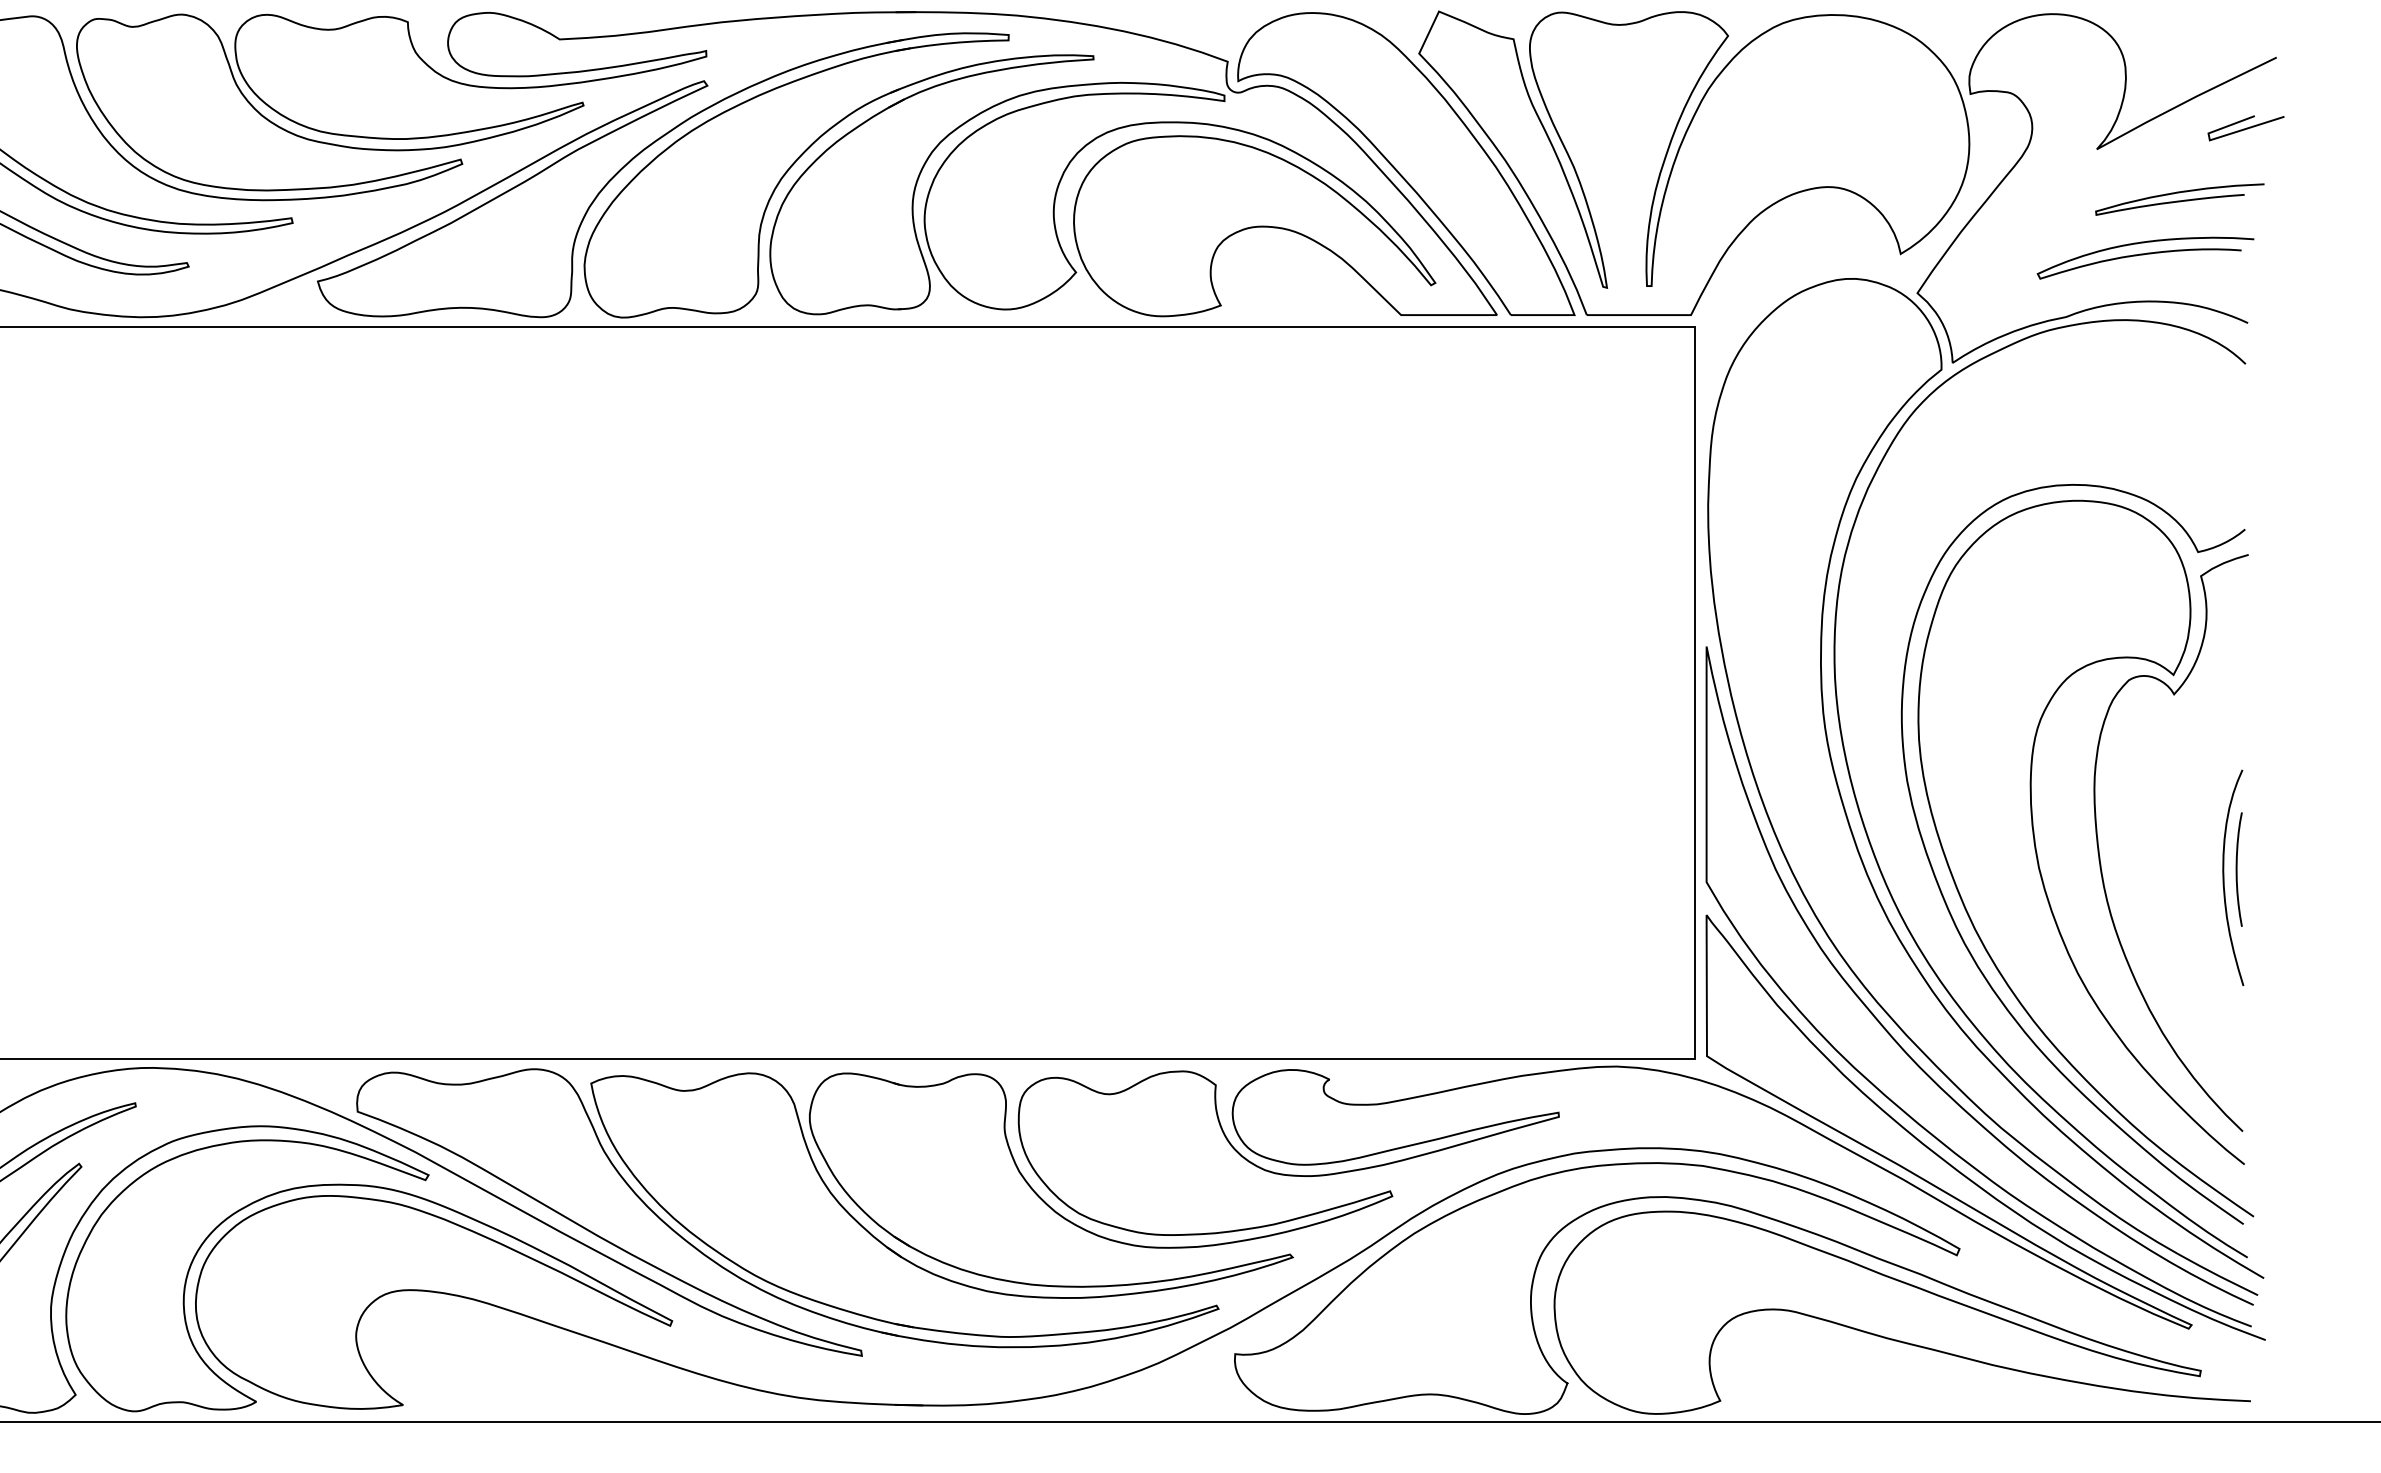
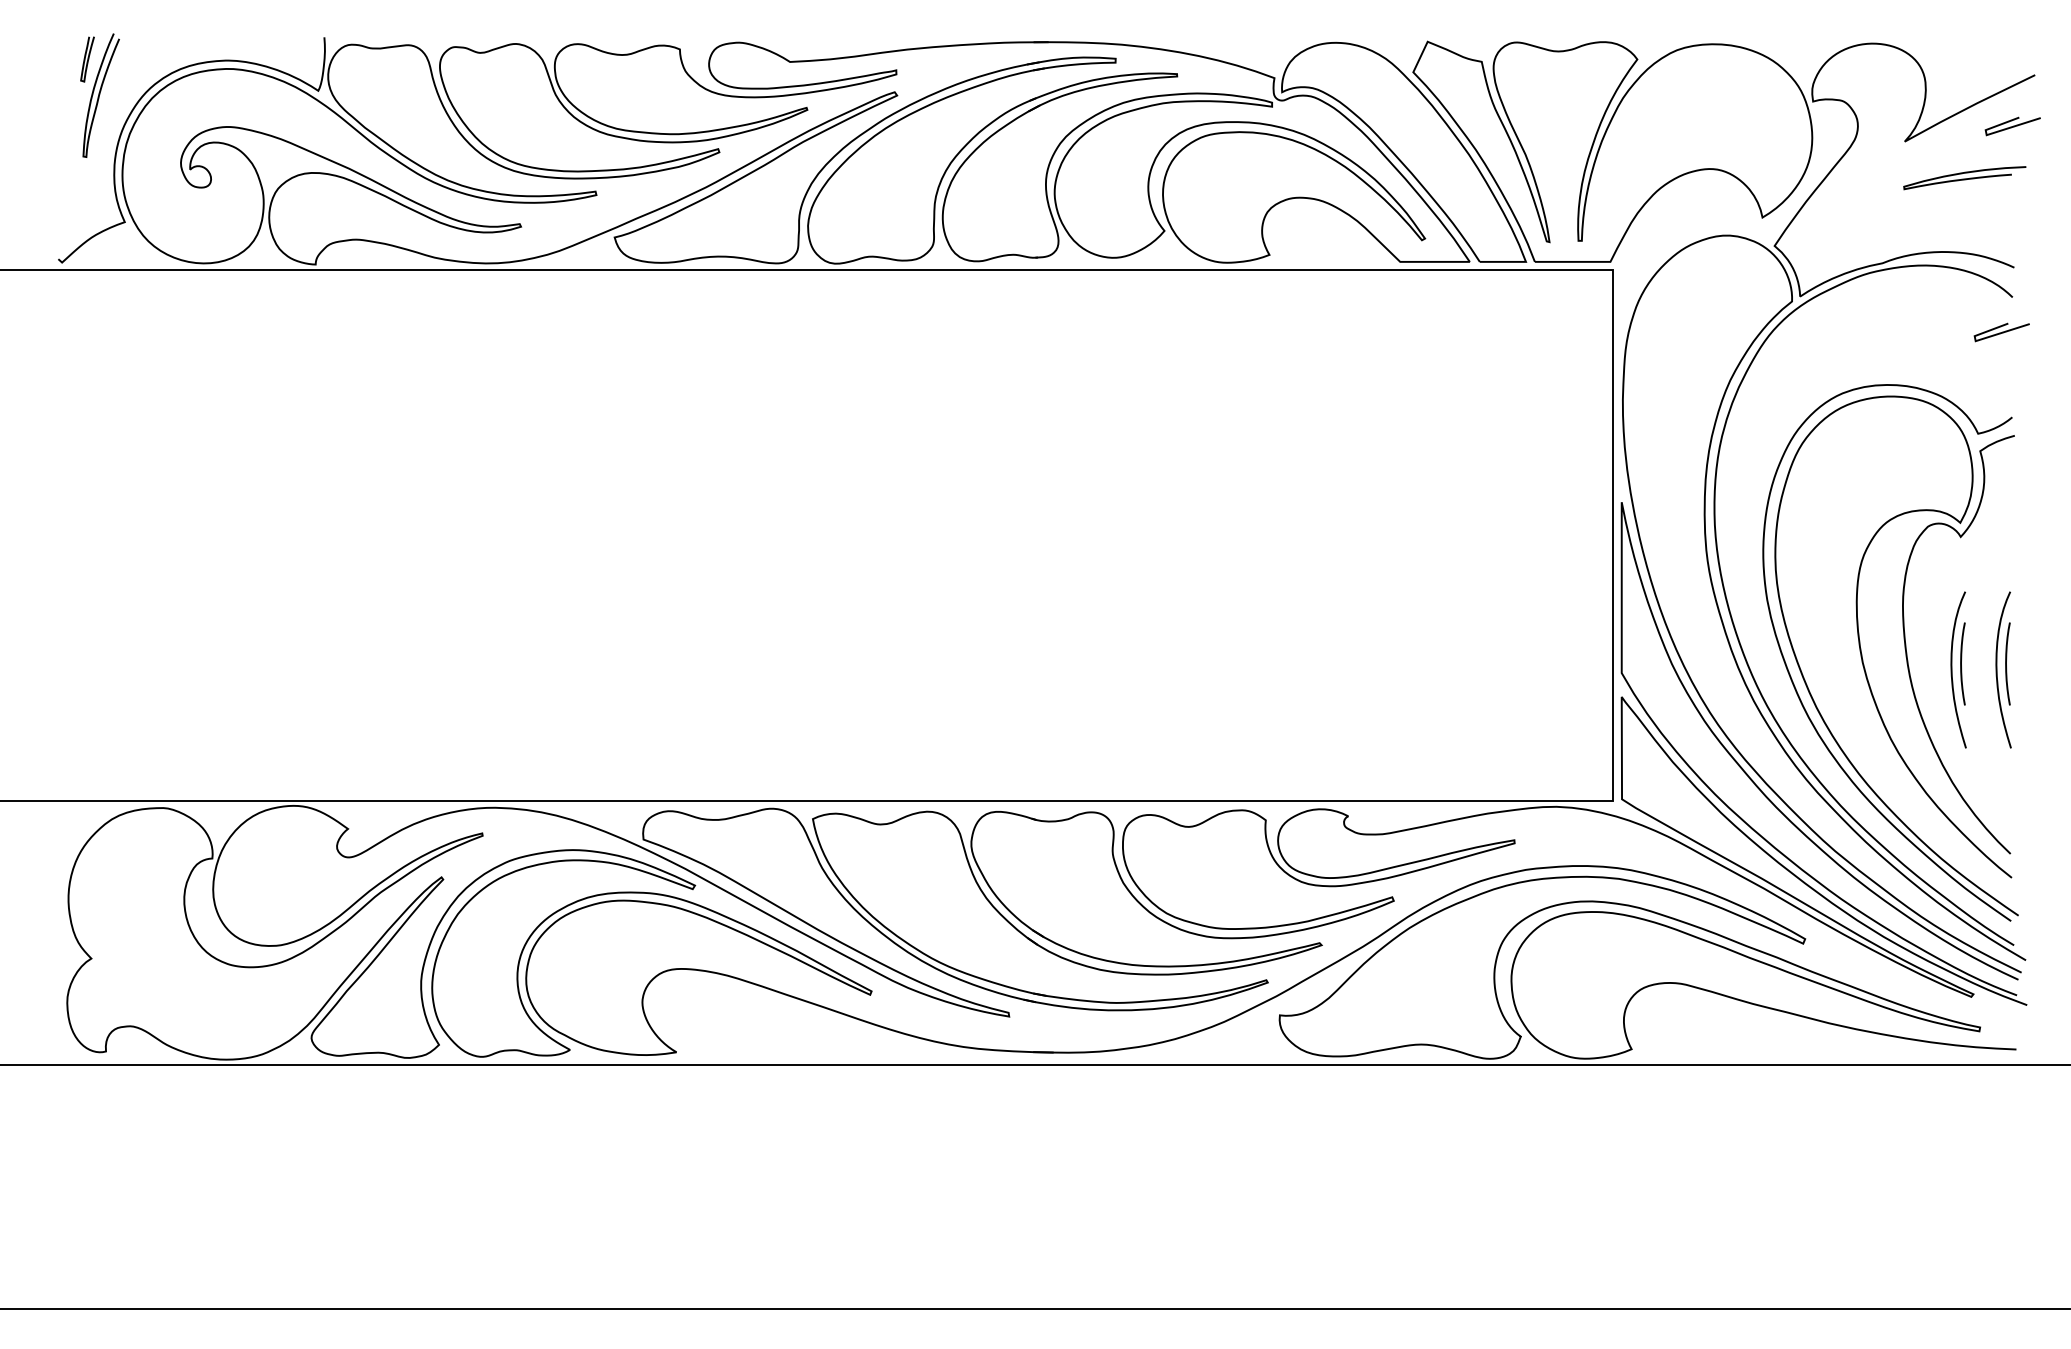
curve: (2144, 255) -> (1939, 218), removed
line: (2230, 412) -> (2001, 332), added
part: (2170, 877) -> (1958, 669), added

